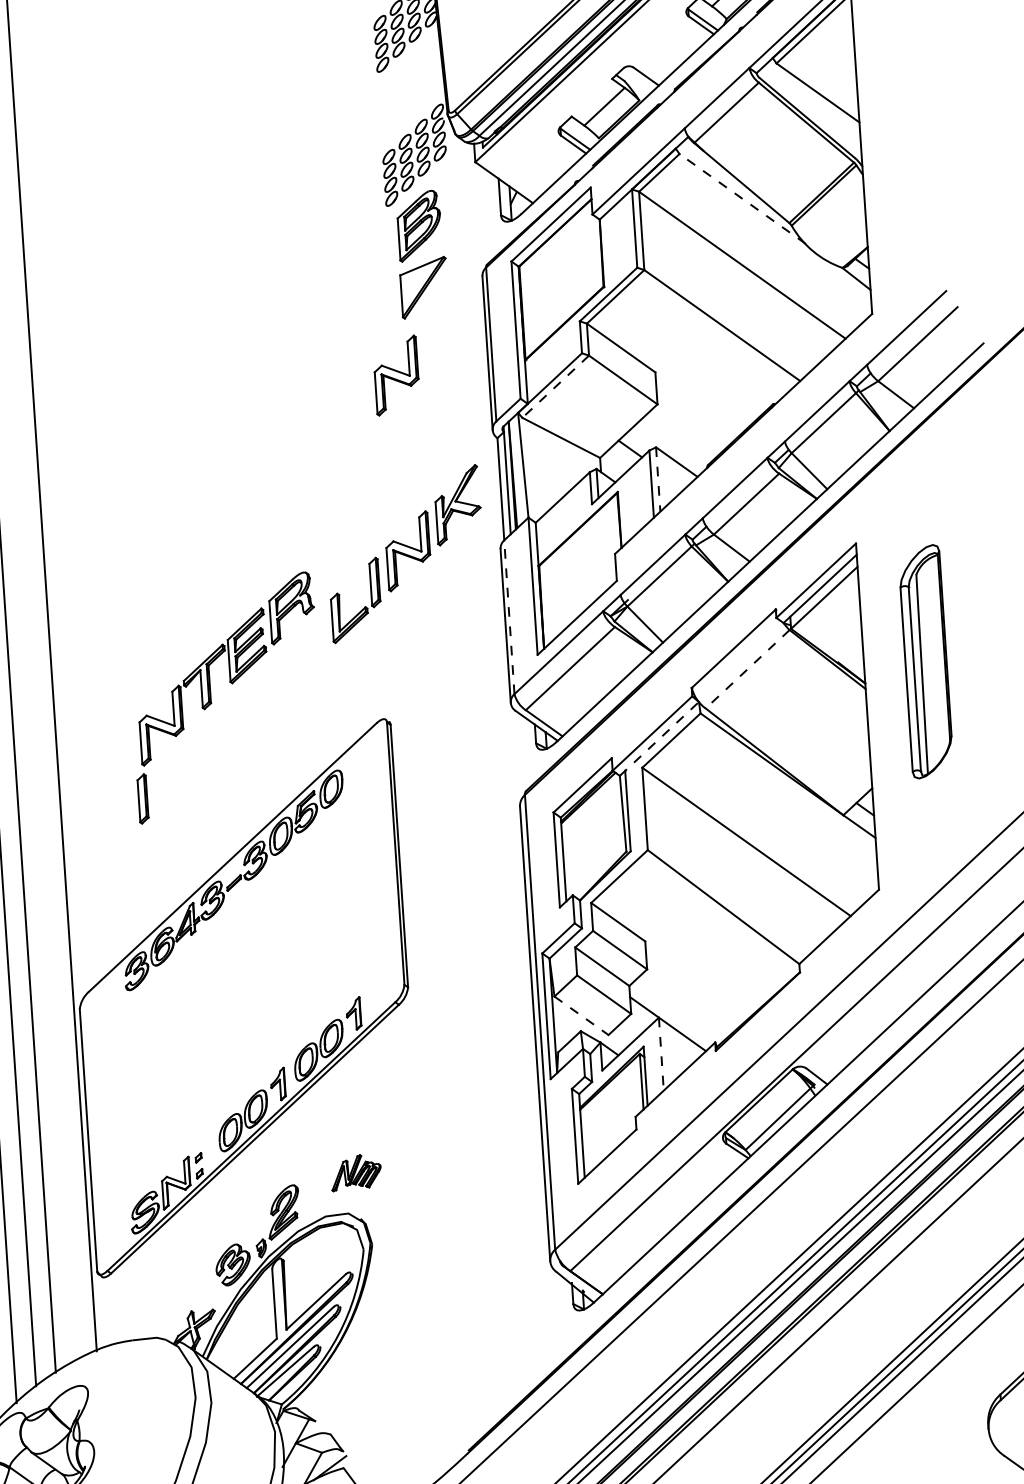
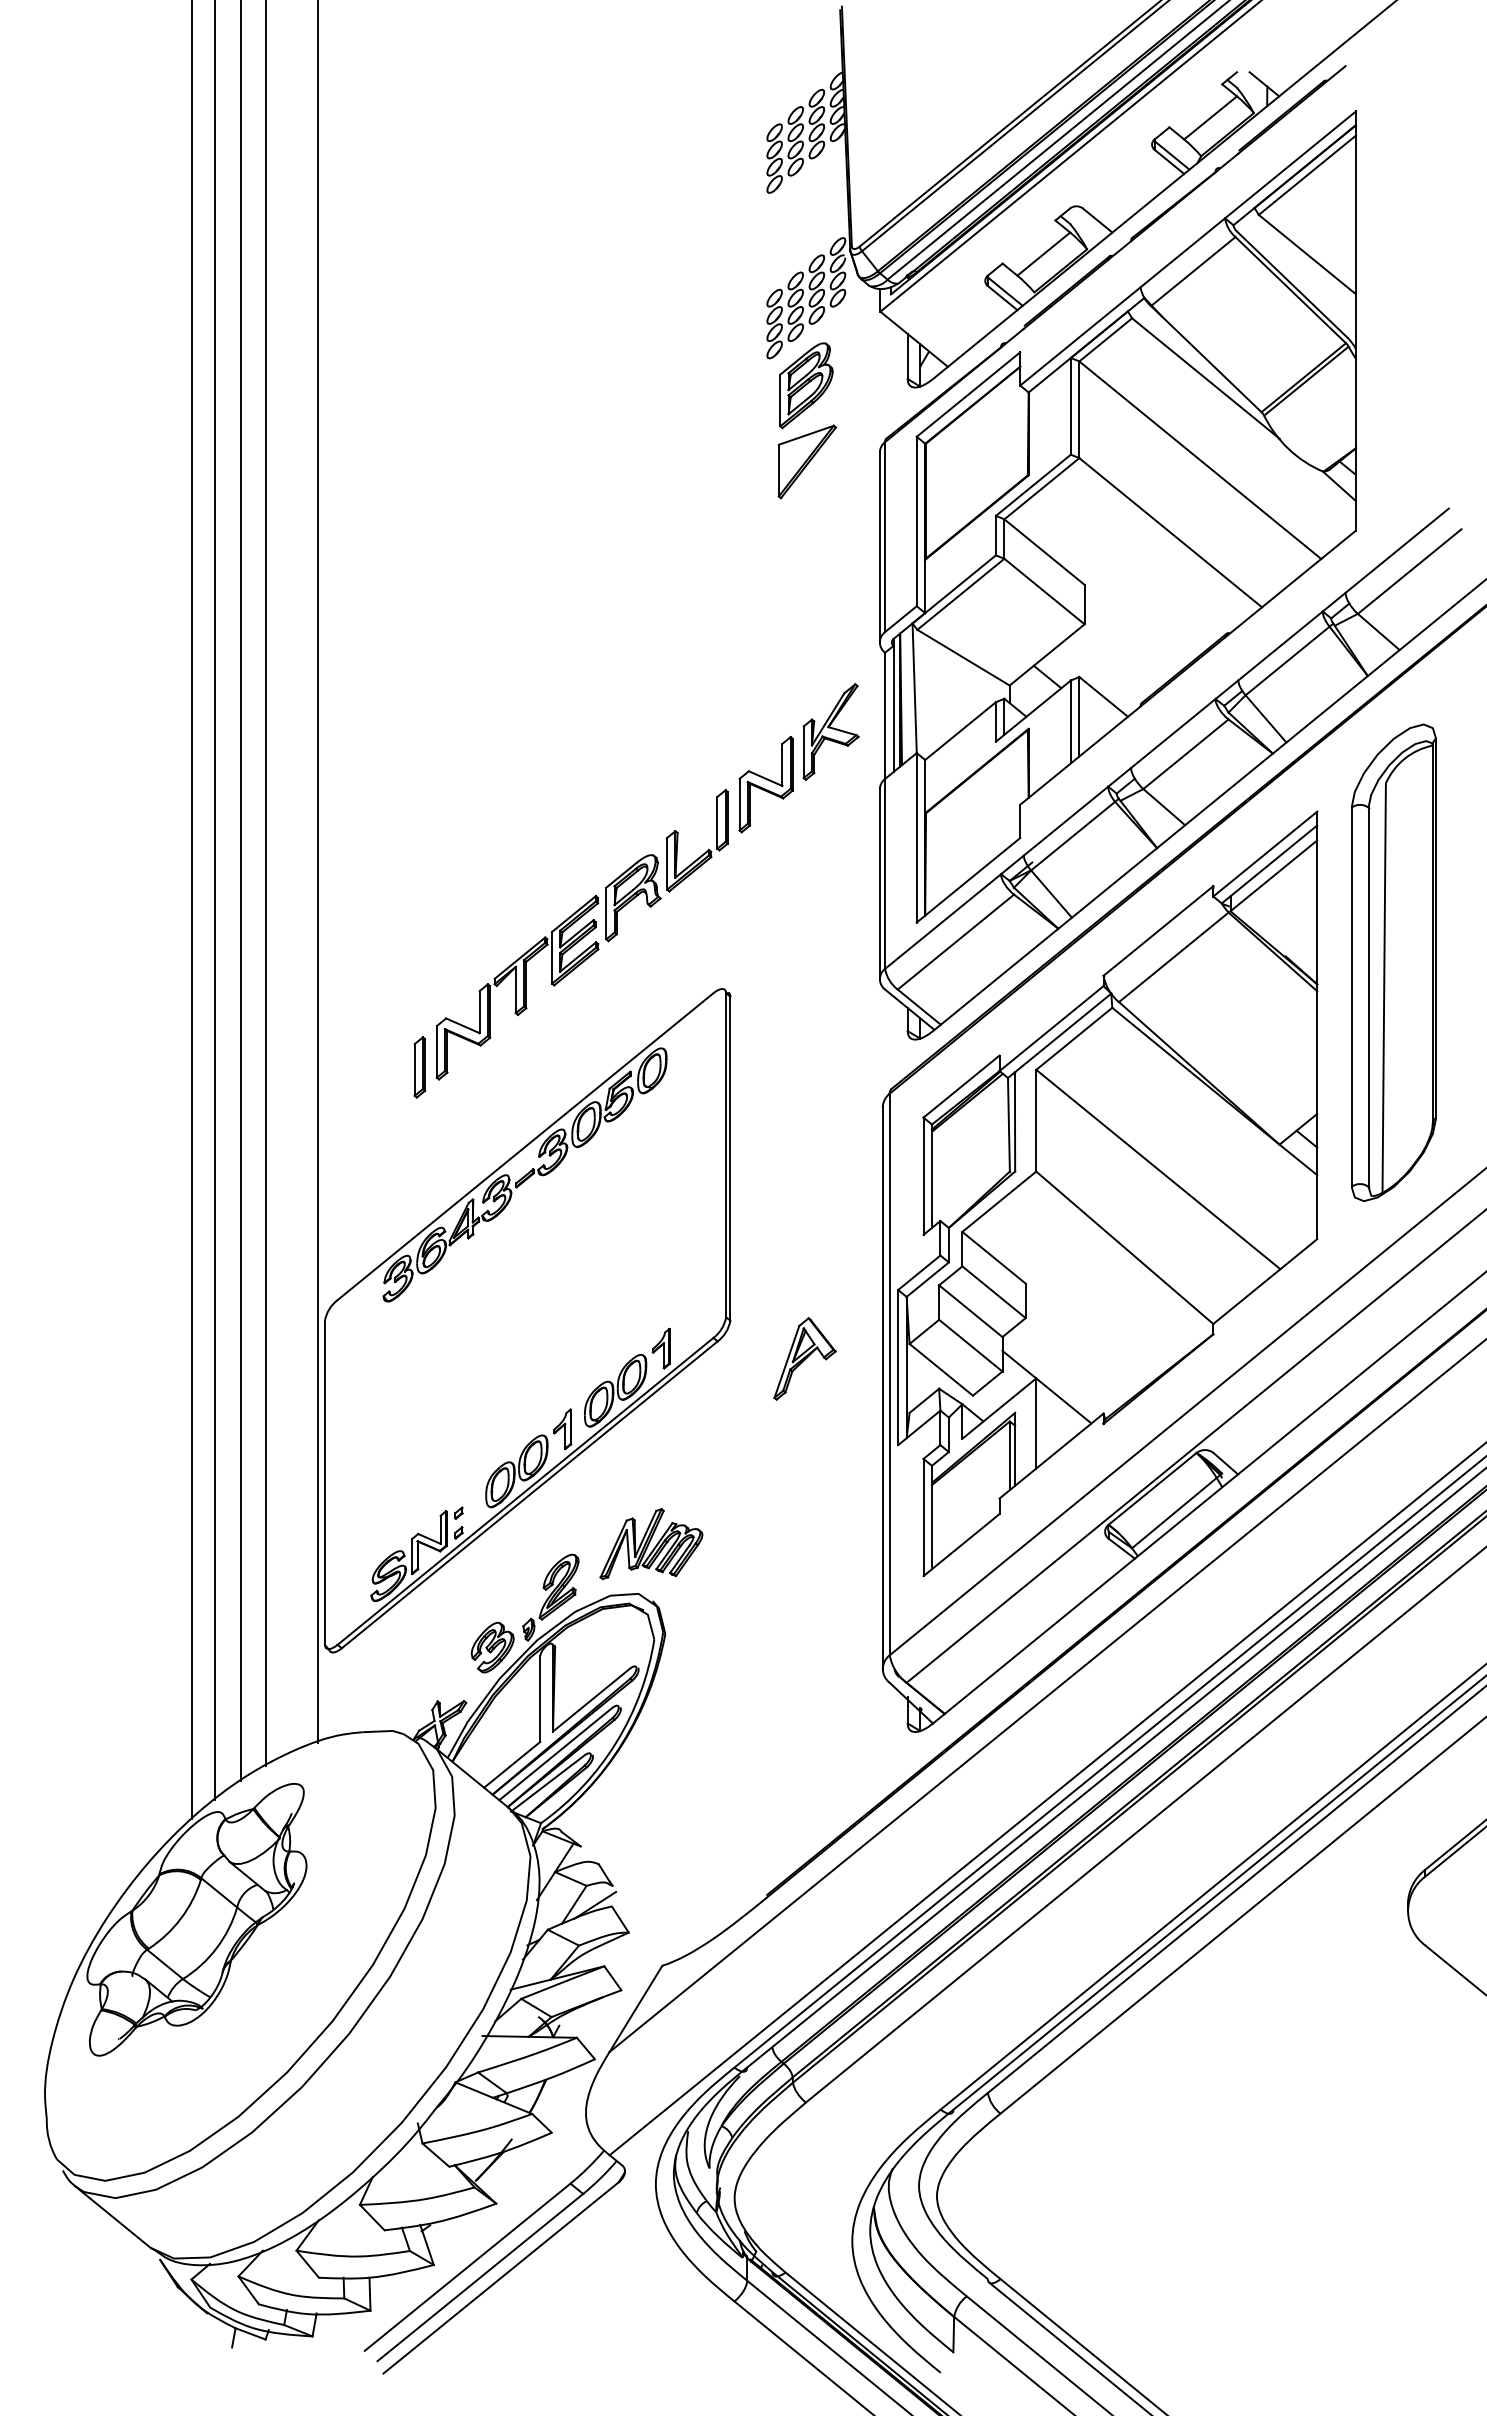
line: (742, 198) -> (1205, 378), dashed -> solid
part: (396, 375) -> (765, 567), removed
line: (555, 386) -> (960, 594), dashed -> solid
line: (658, 479) -> (1079, 716), dashed -> solid
line: (509, 616) -> (885, 873), dashed -> solid
part: (925, 661) -> (1393, 962), size x1.67
part: (226, 669) -> (548, 967), moved
line: (747, 669) -> (1173, 957), dashed -> solid
line: (659, 738) -> (1059, 1035), dashed -> solid
part: (470, 1013) -> (804, 1358), added
line: (581, 1015) -> (941, 1369), dashed -> solid
line: (661, 1054) -> (1036, 1423), dashed -> solid
part: (356, 1172) -> (651, 1544), size x1.67

